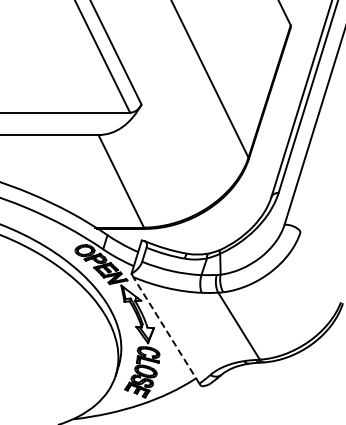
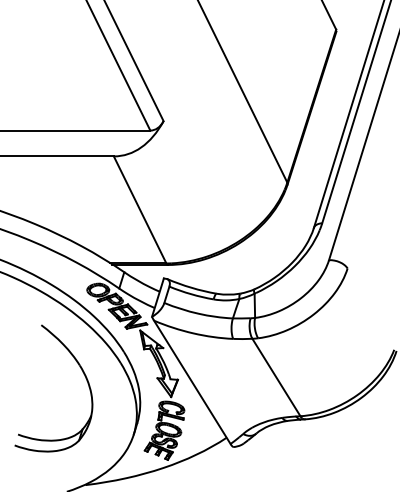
part: (71, 322) -> (82, 373), added
line: (166, 330) -> (192, 382), dashed -> solid

